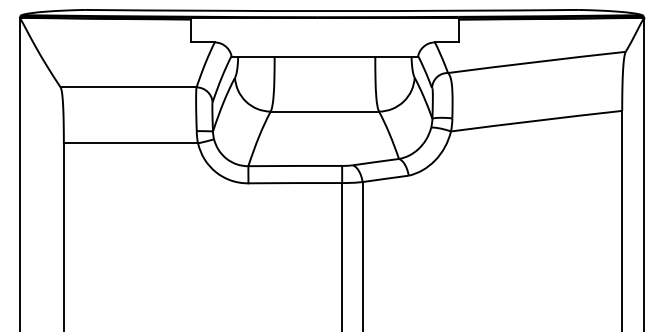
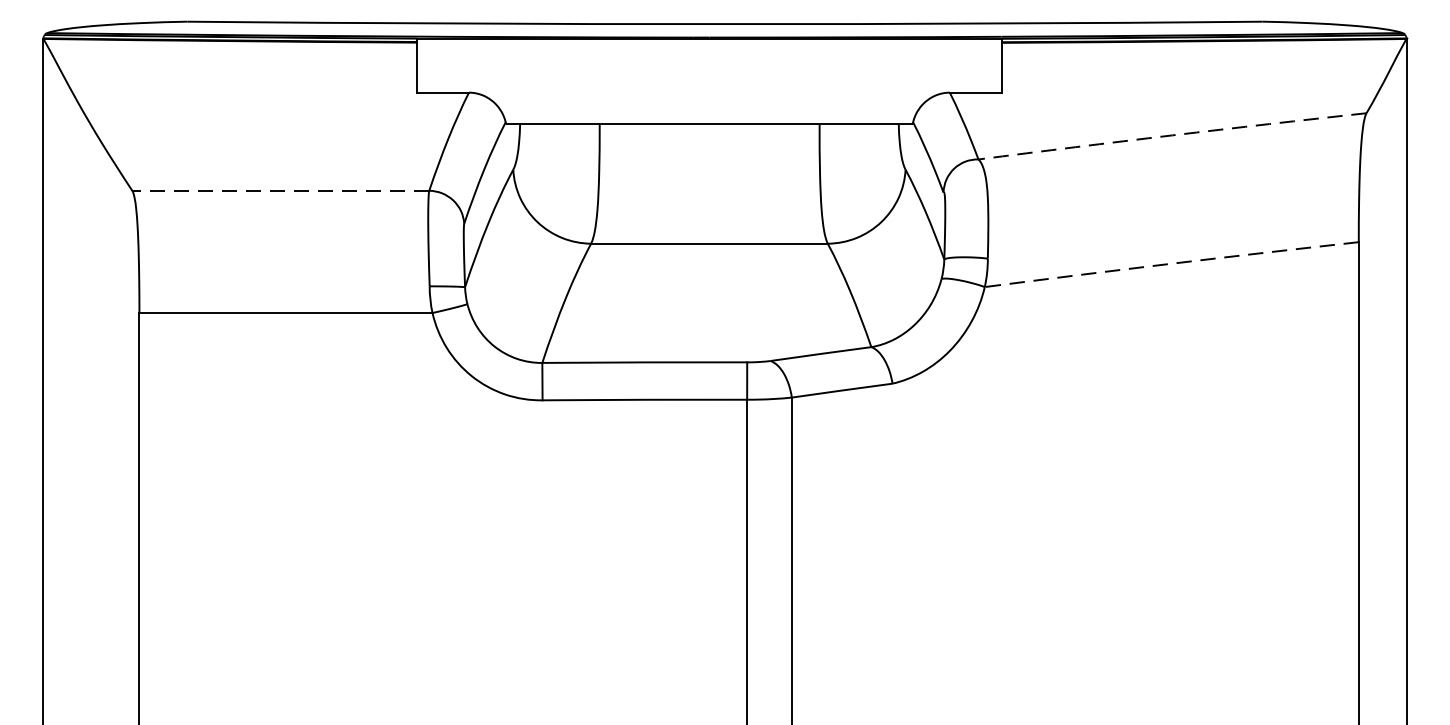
arc: (536, 62) -> (1171, 136), solid -> dashed
line: (128, 87) -> (280, 191), solid -> dashed
arc: (536, 120) -> (1171, 263), solid -> dashed

